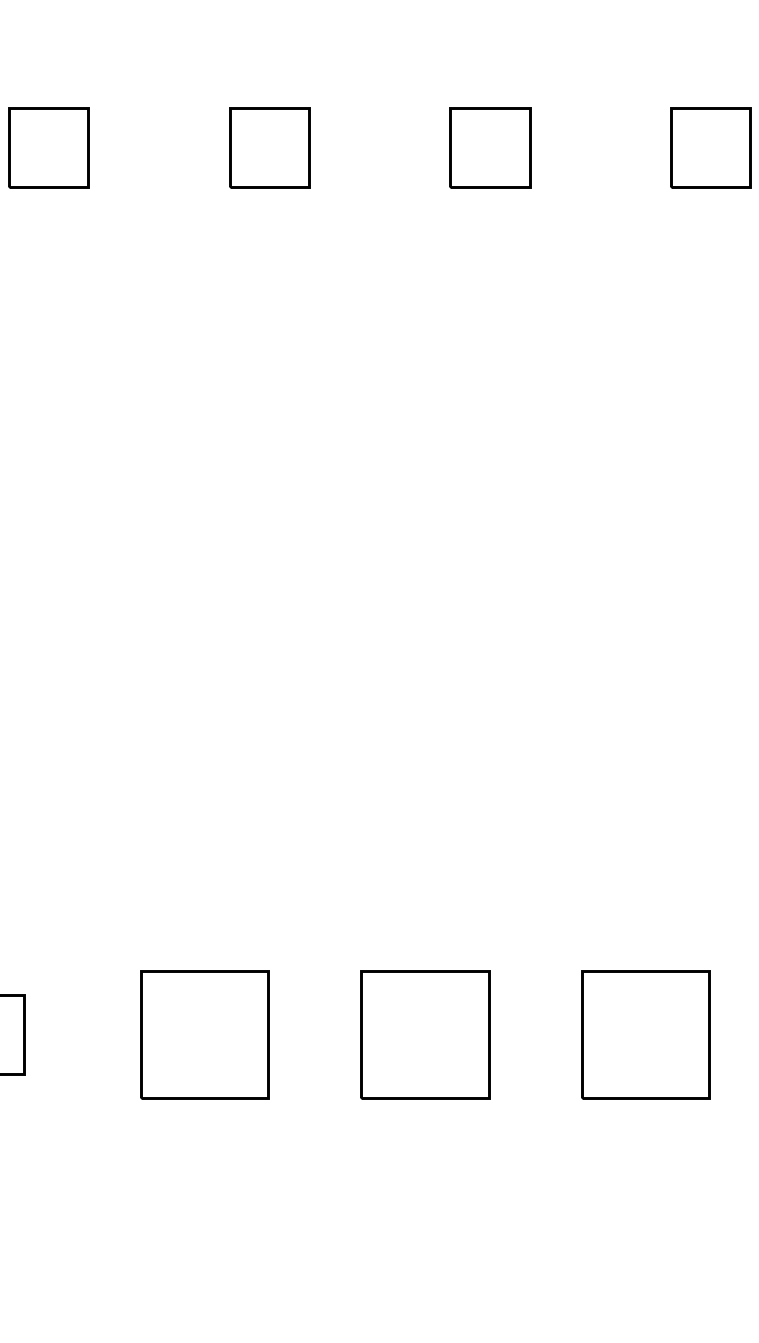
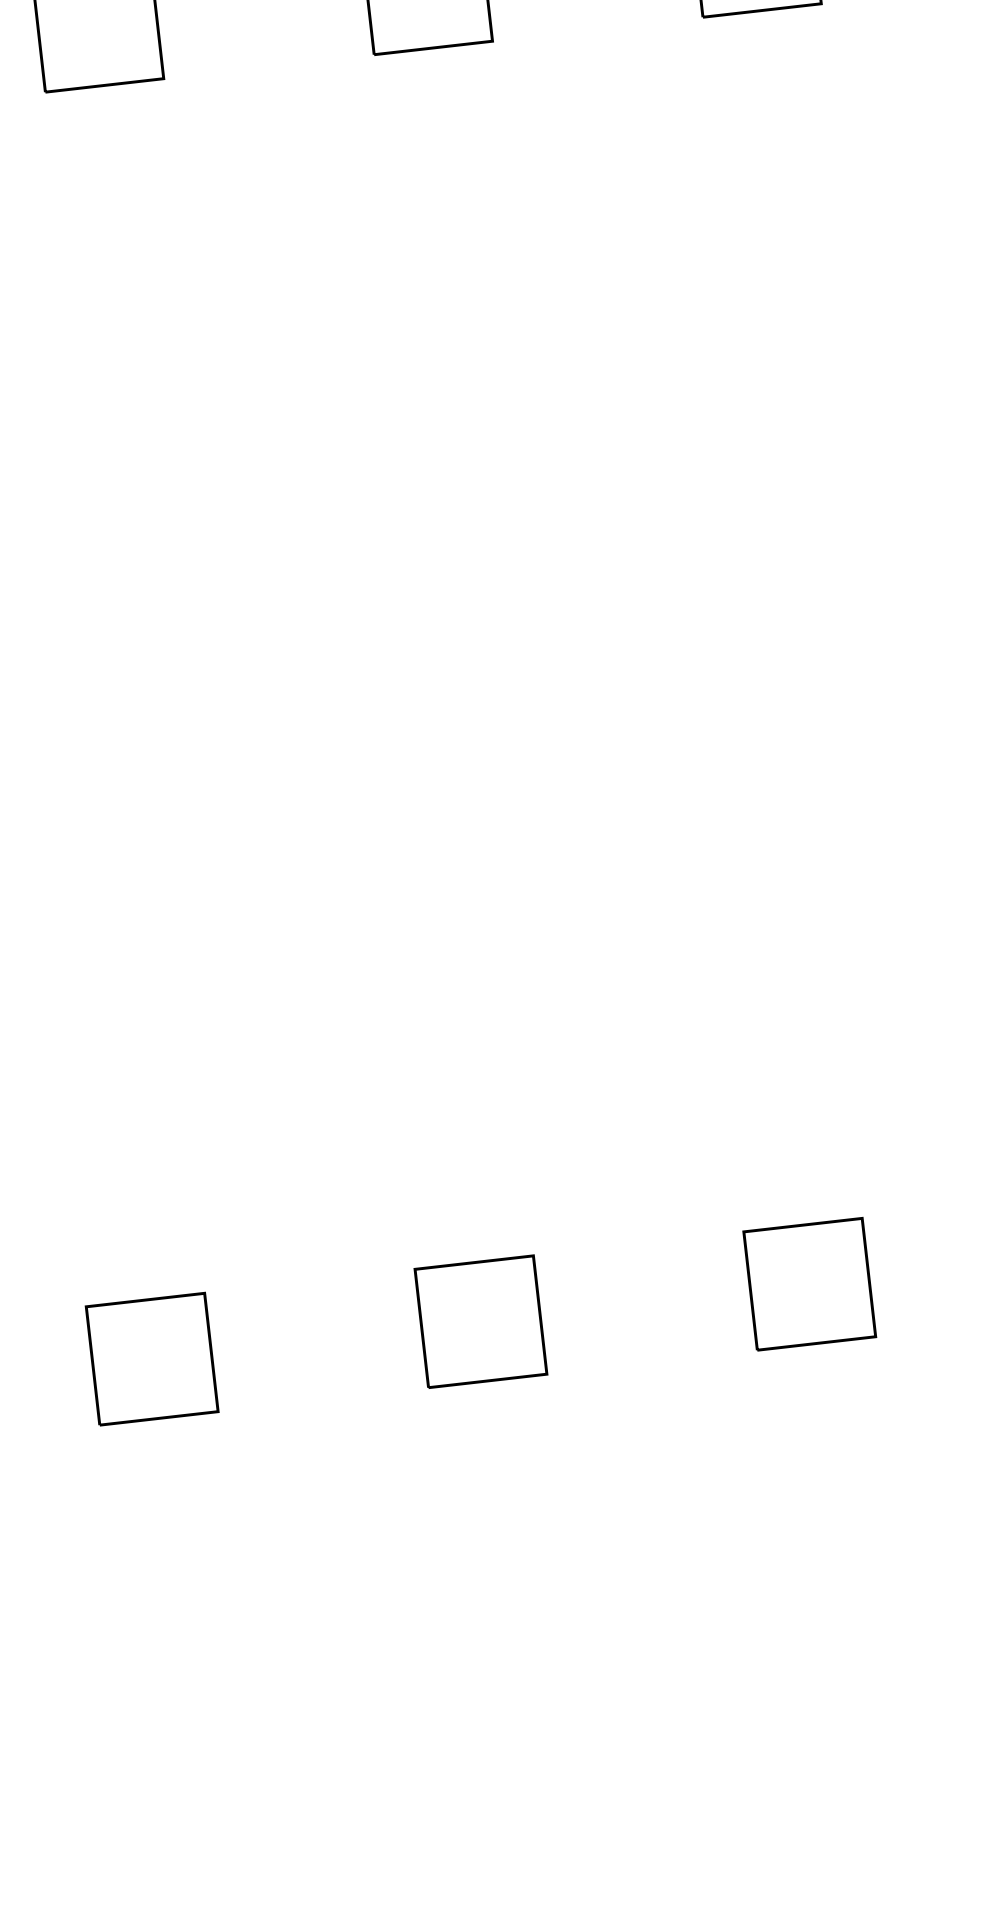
part: (204, 1034) -> (151, 1358), size x0.62
part: (425, 1034) -> (481, 1321), size x0.62
part: (646, 1034) -> (810, 1283), size x0.62

